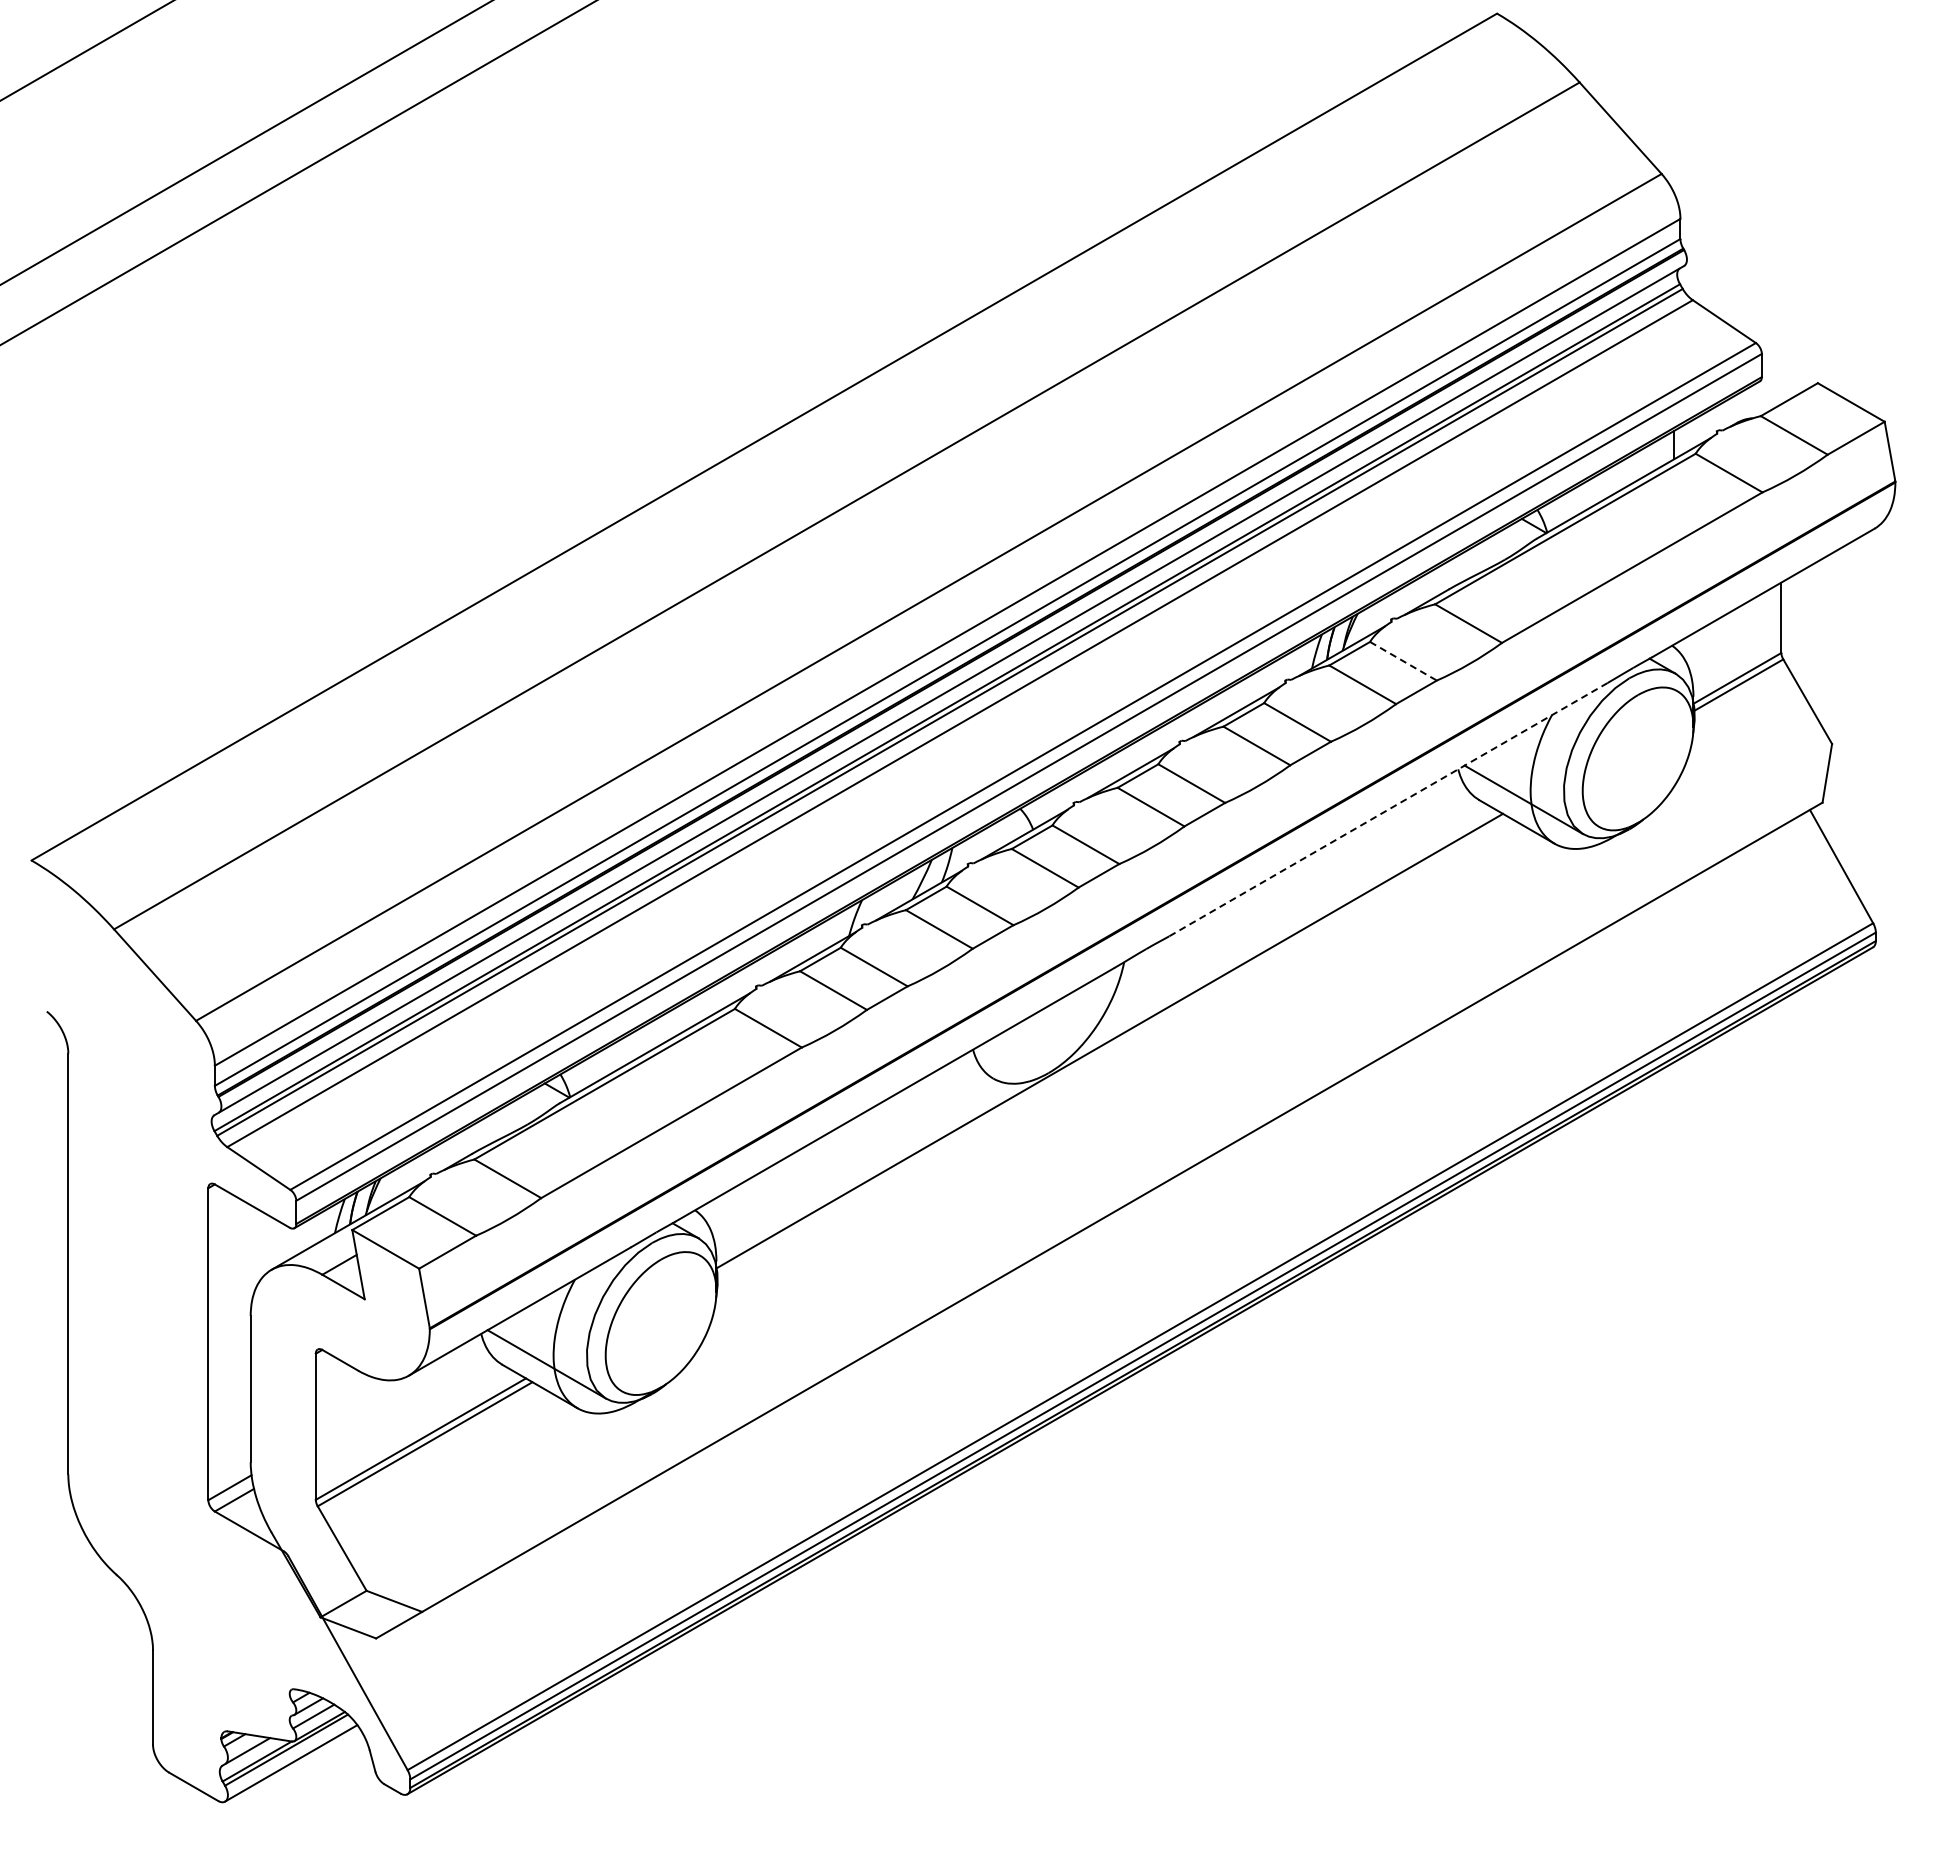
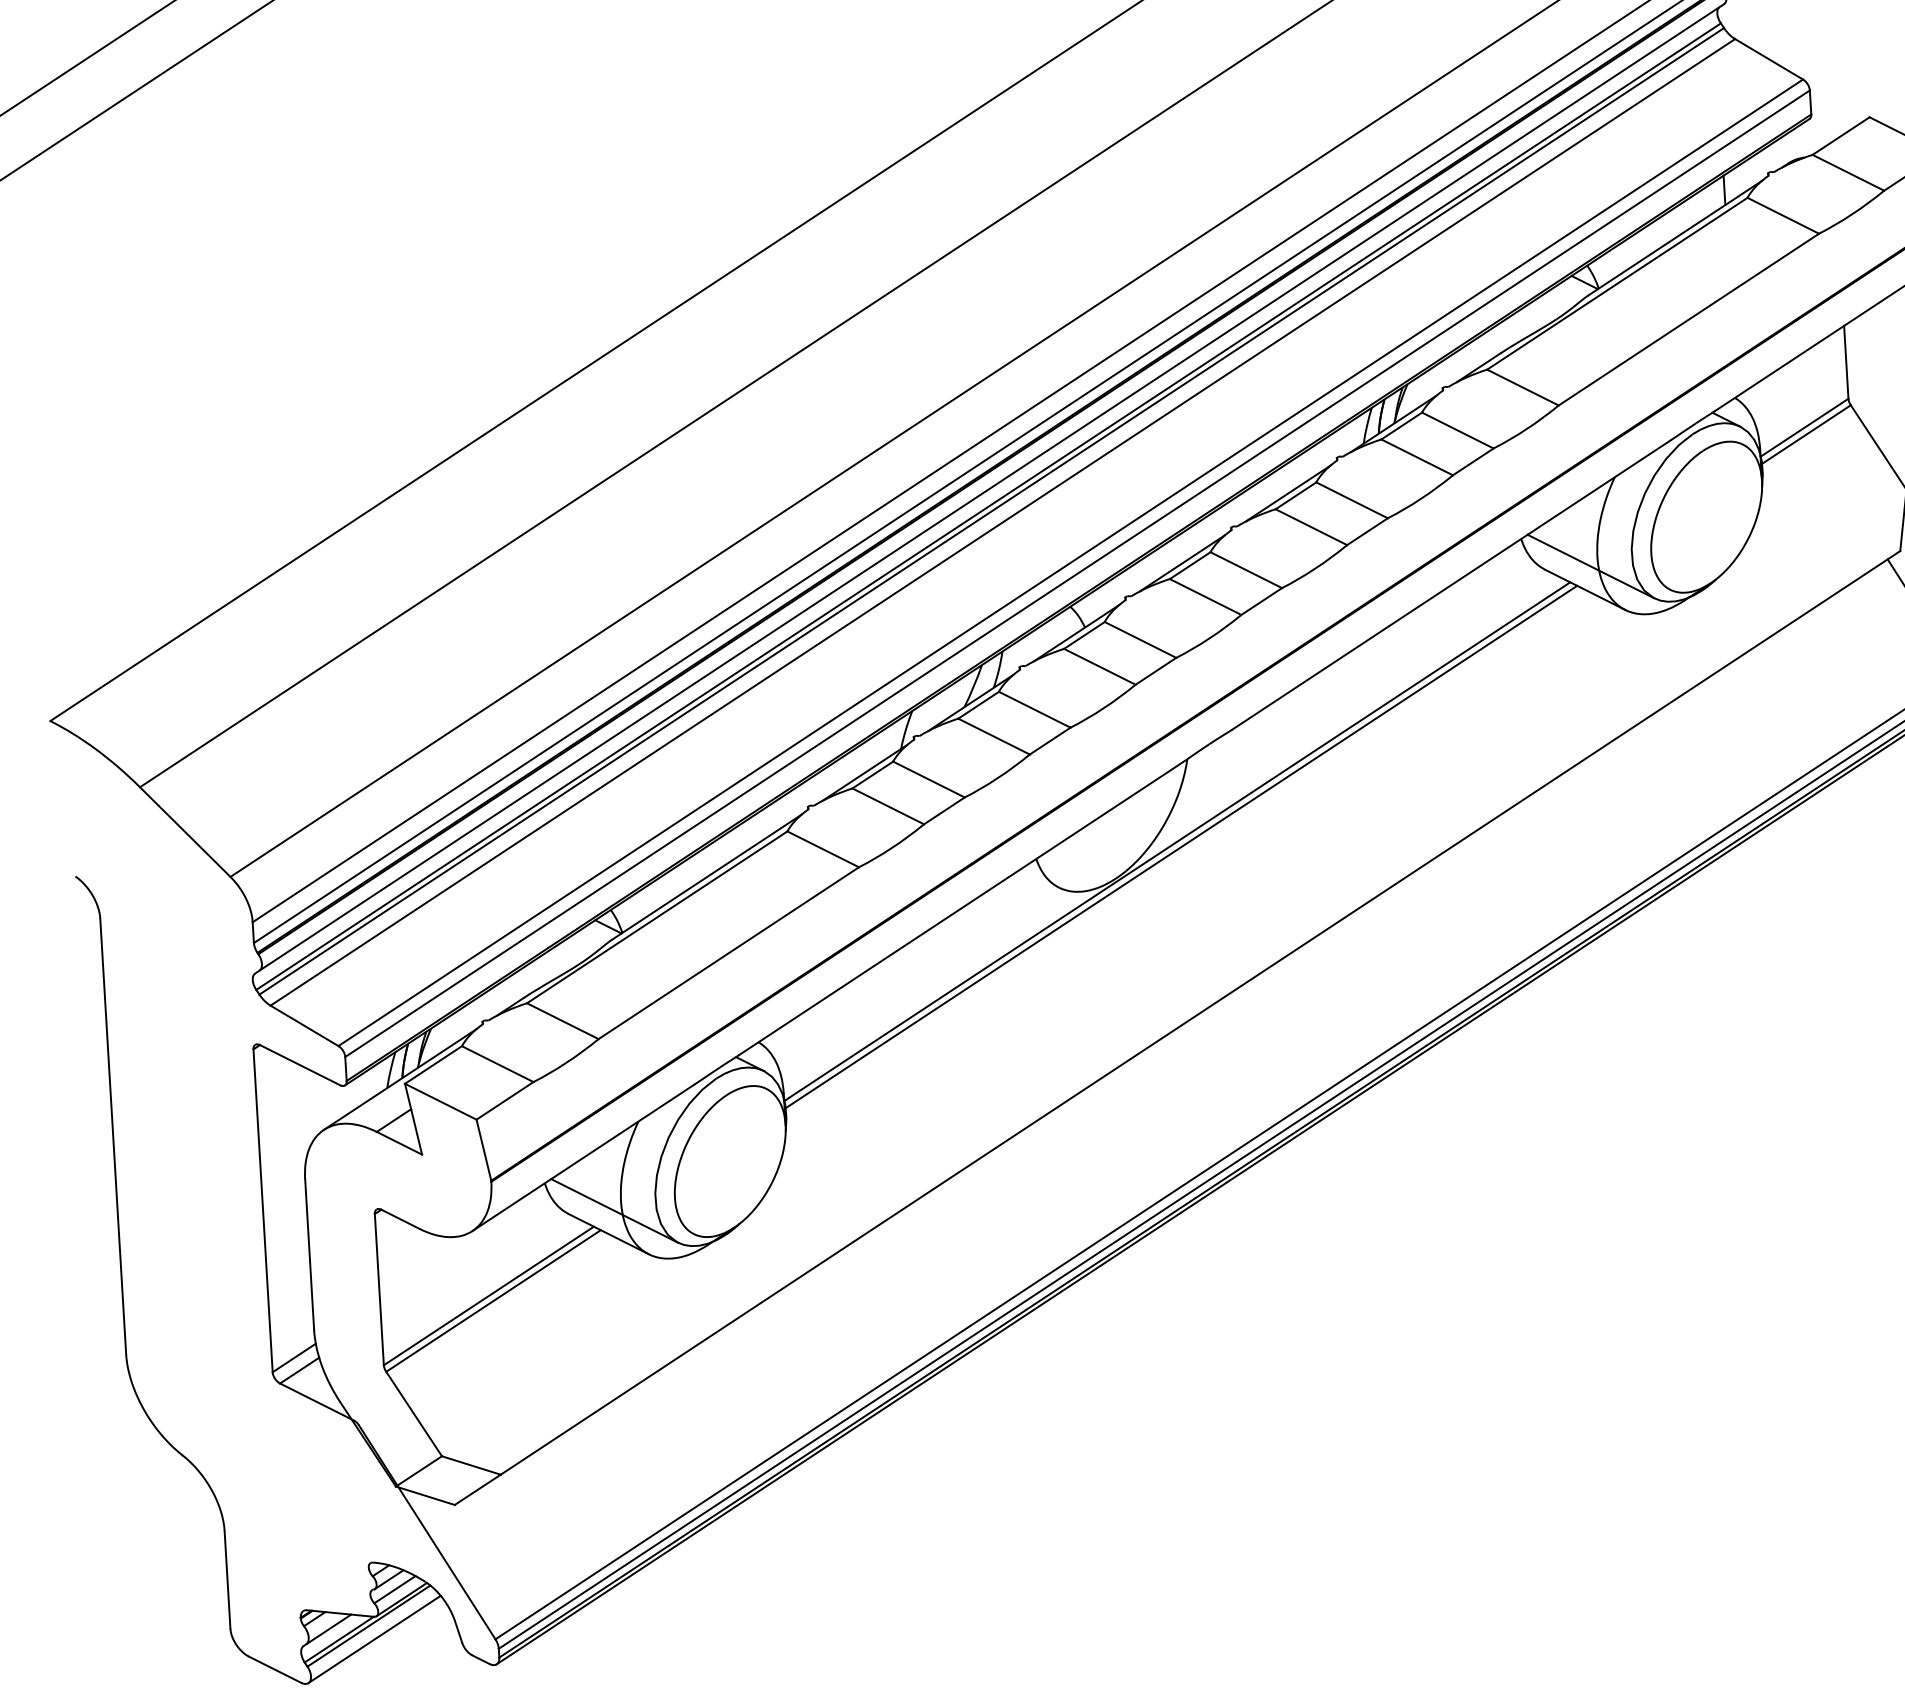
line: (1403, 661) -> (1457, 430), dashed -> solid
line: (1388, 809) -> (1451, 584), dashed -> solid
line: (1112, 1046) -> (1180, 847), added

